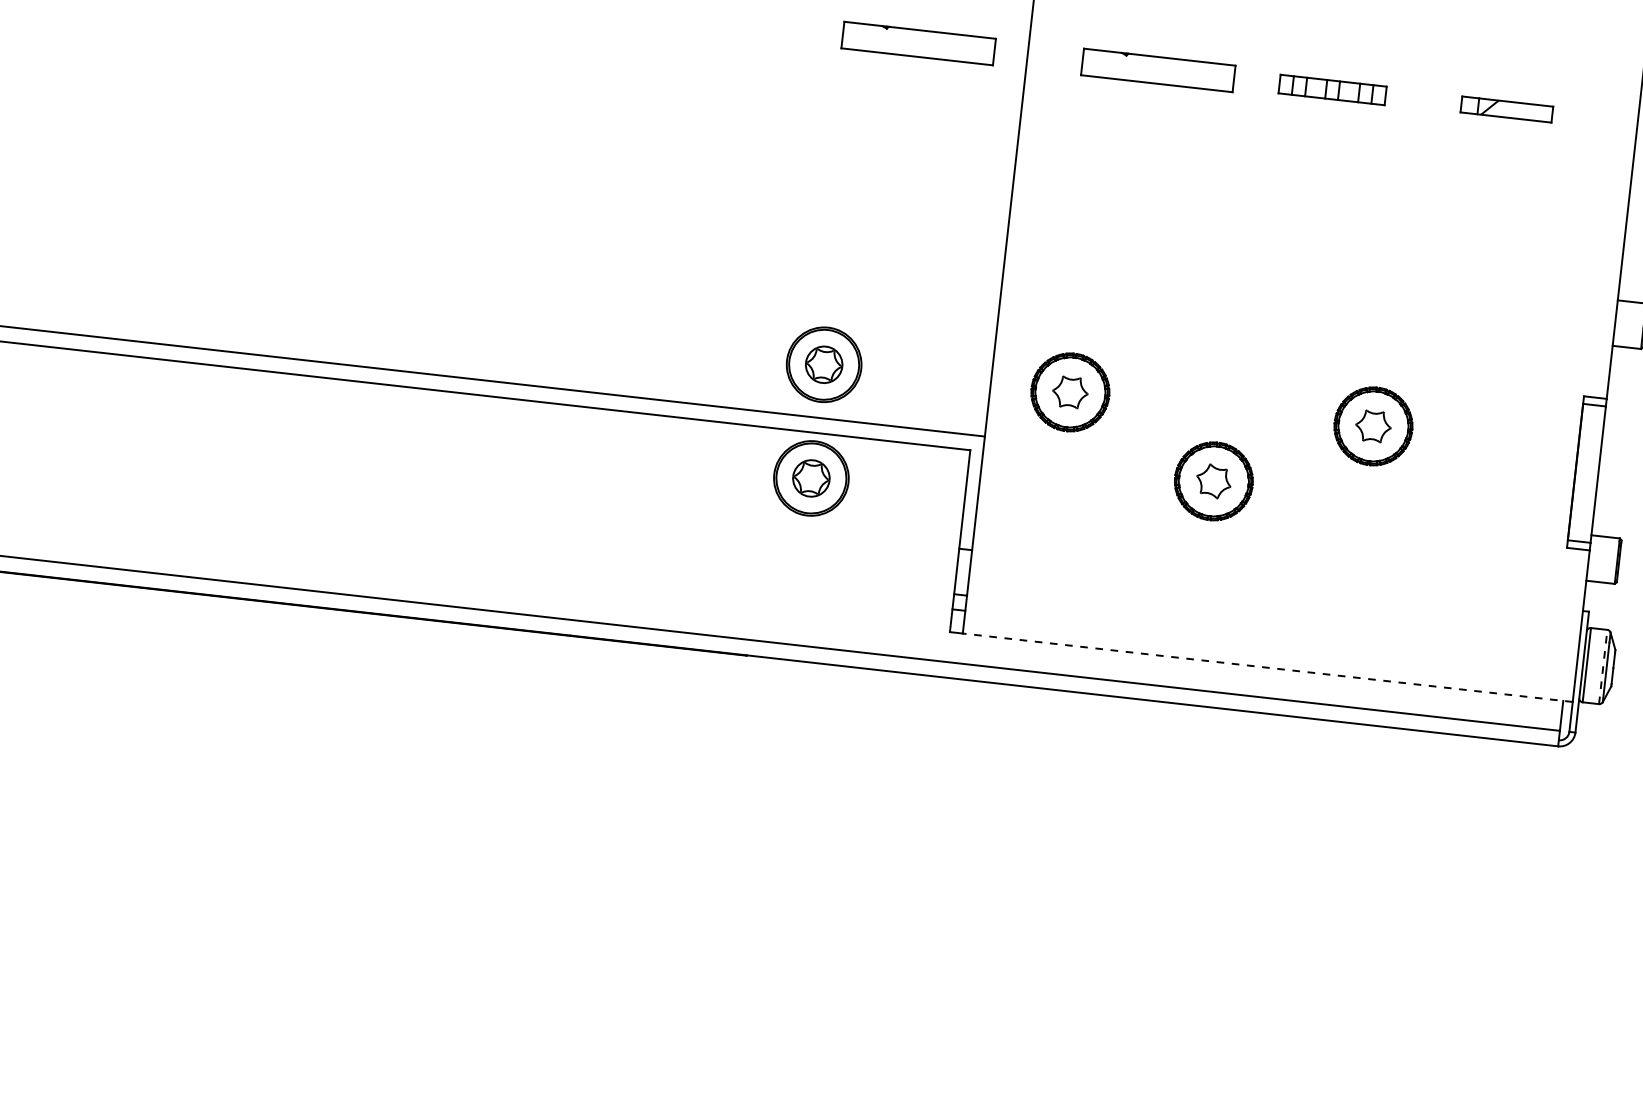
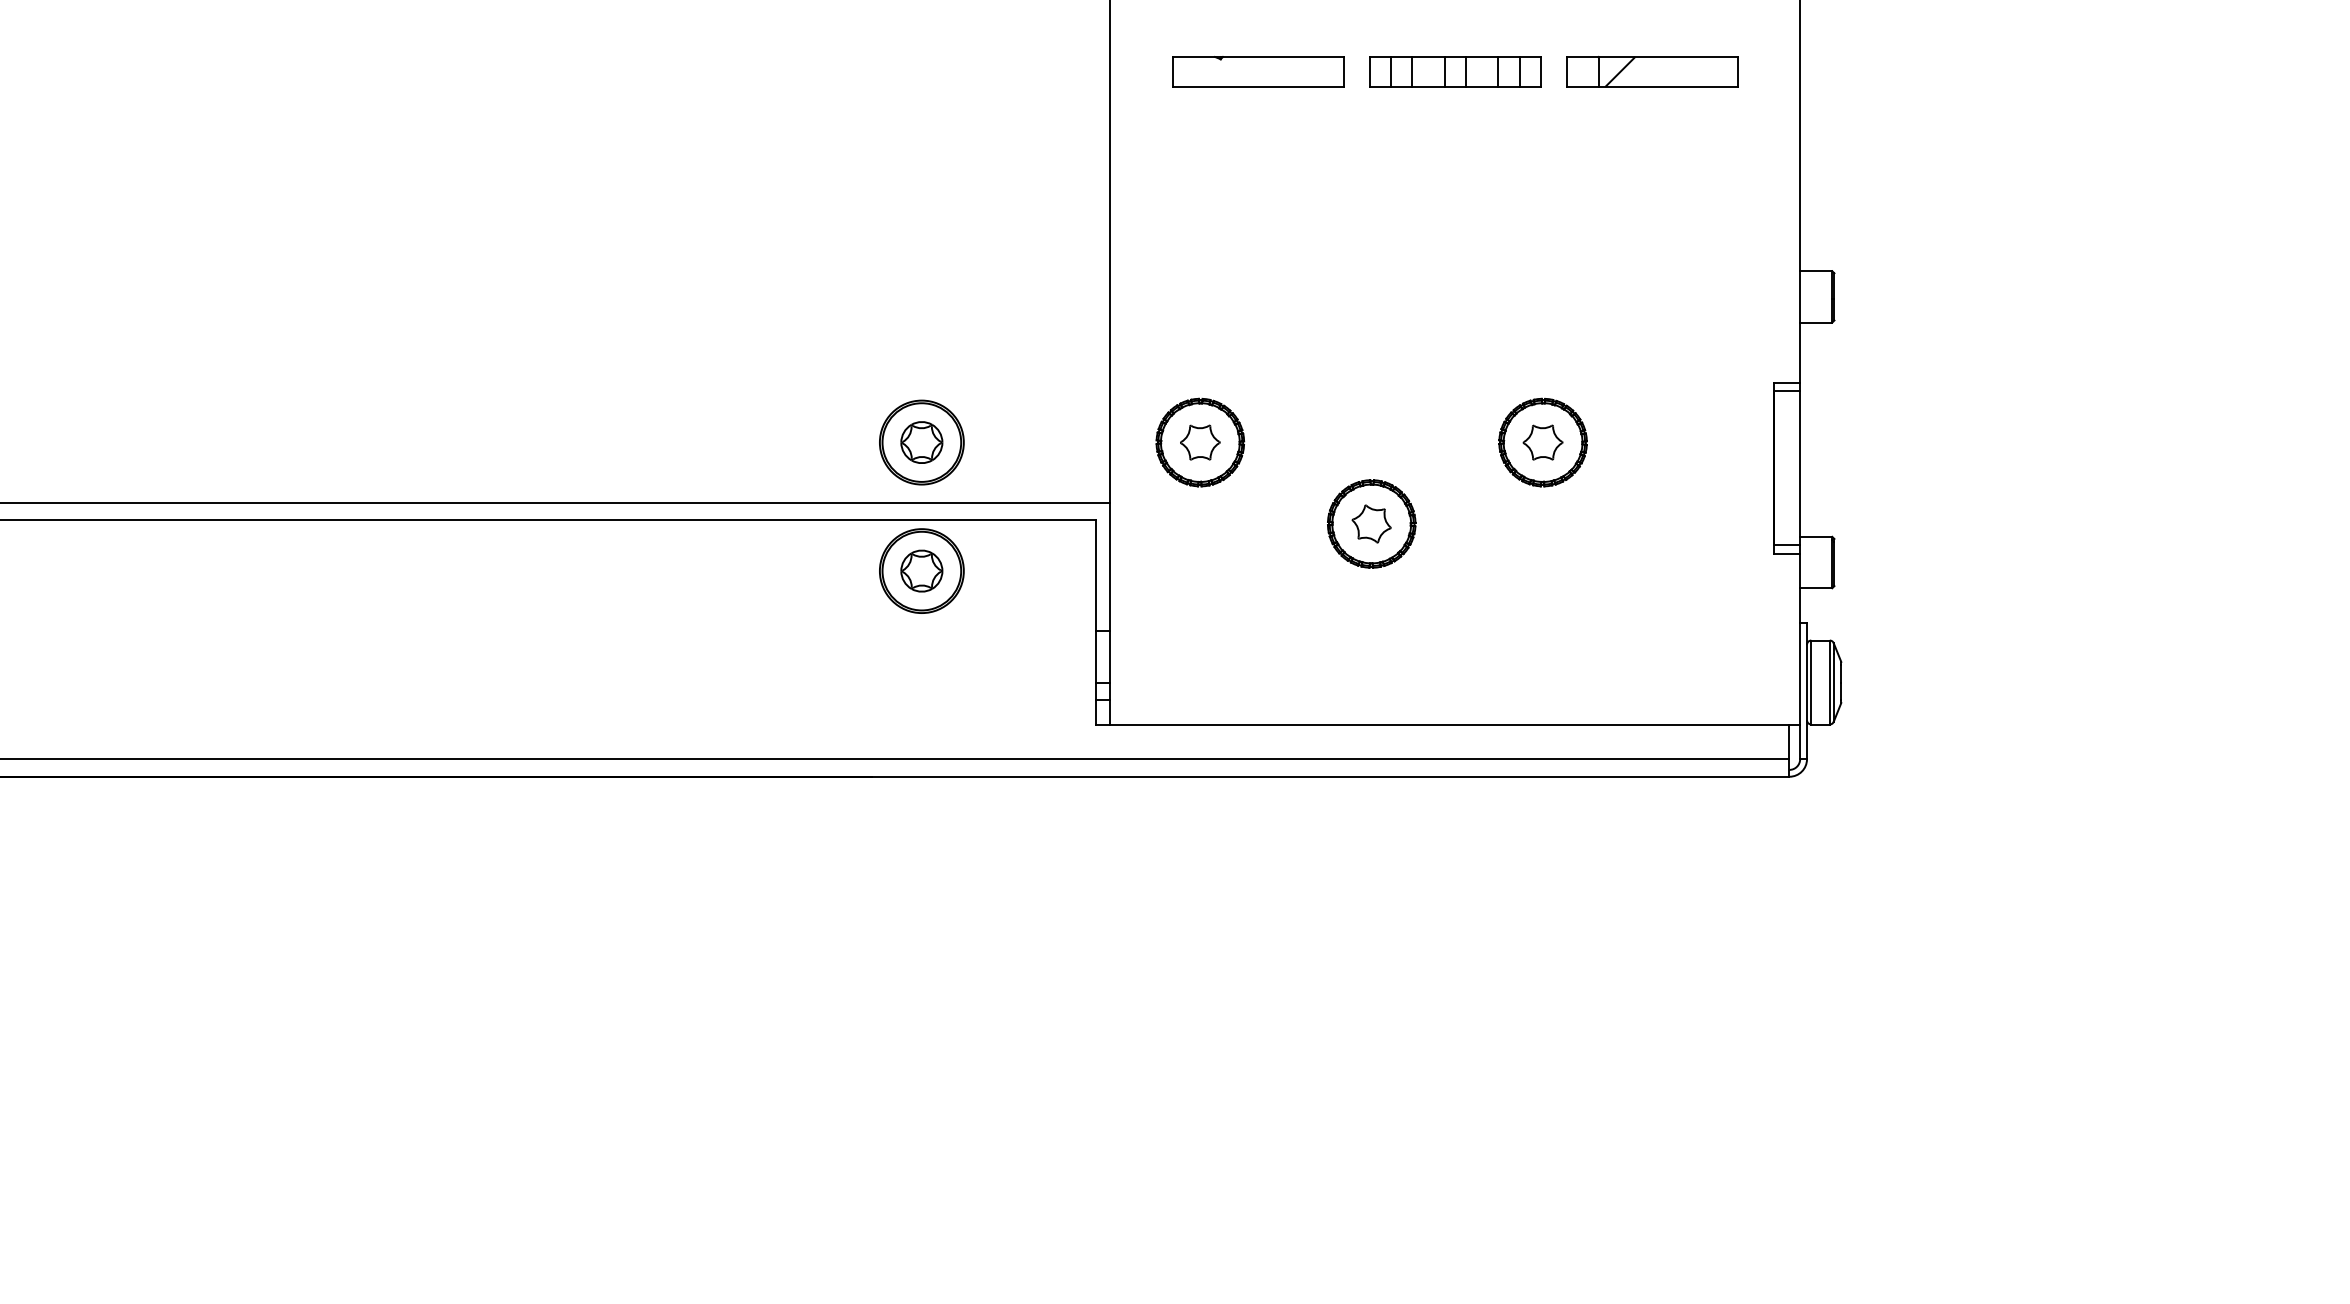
part: (919, 43) -> (987, 71), removed
part: (1332, 89) -> (1455, 71), size x1.43
part: (1507, 109) -> (1652, 71), size x1.67
line: (1602, 666) -> (1829, 682), dashed -> solid
line: (1267, 667) -> (1455, 725), dashed -> solid

